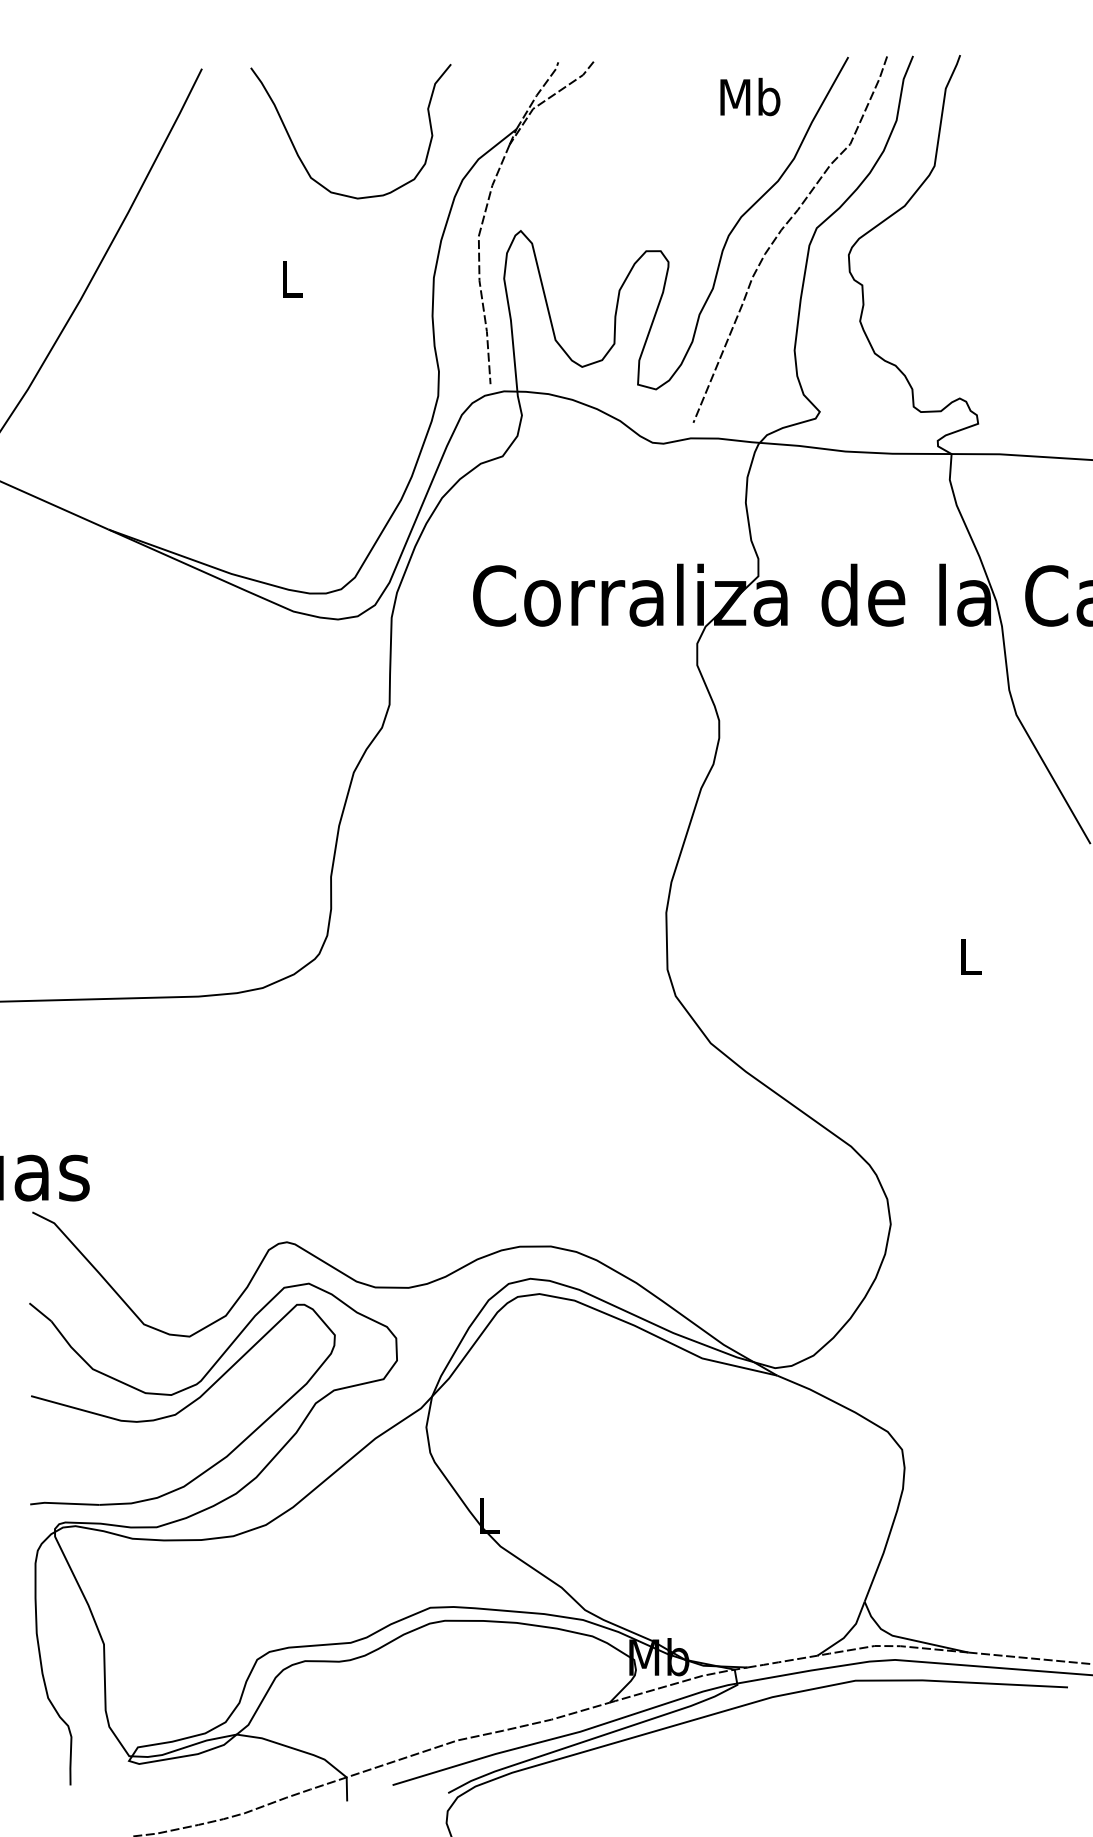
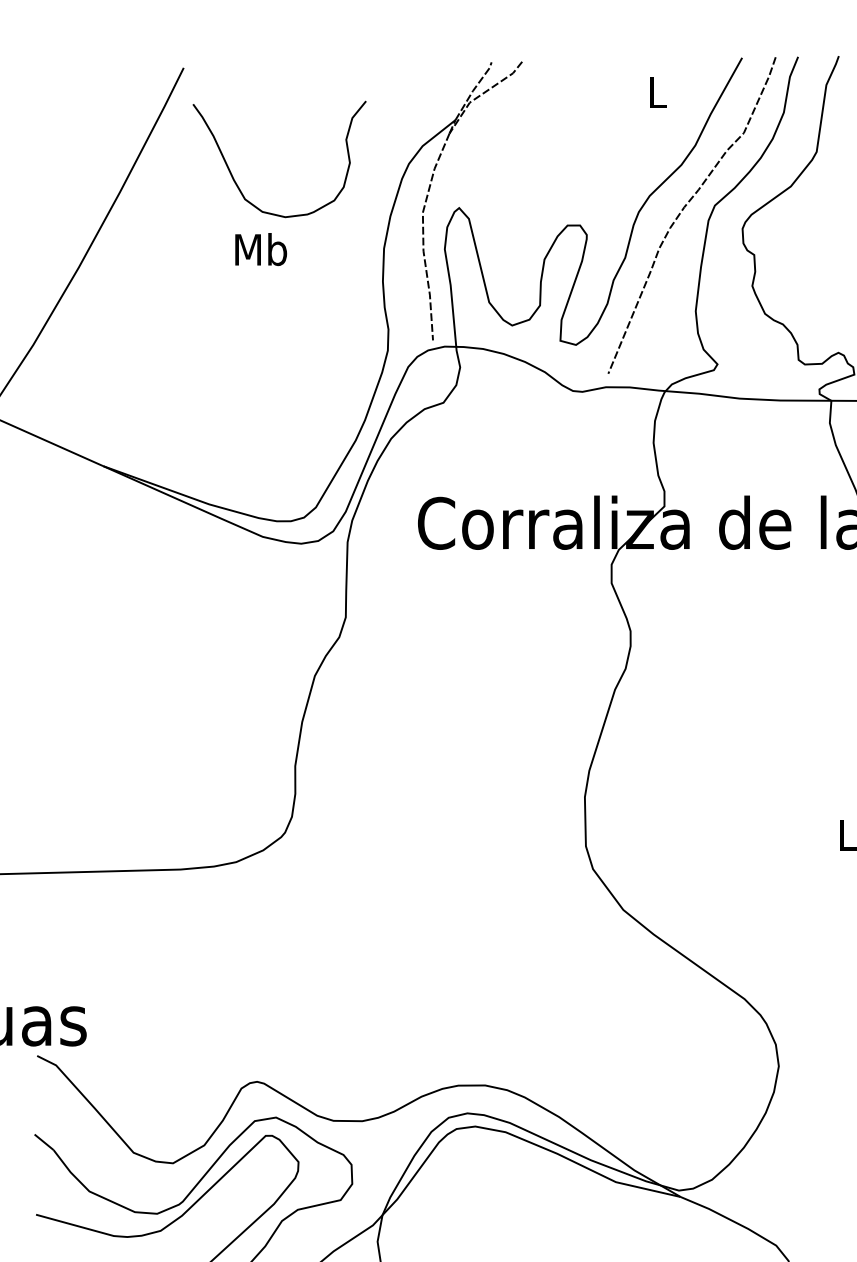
text: (750, 96) -> (657, 91), Mb -> L
curve: (303, 162) -> (238, 186), moved
text: (291, 278) -> (261, 249), L -> Mb

